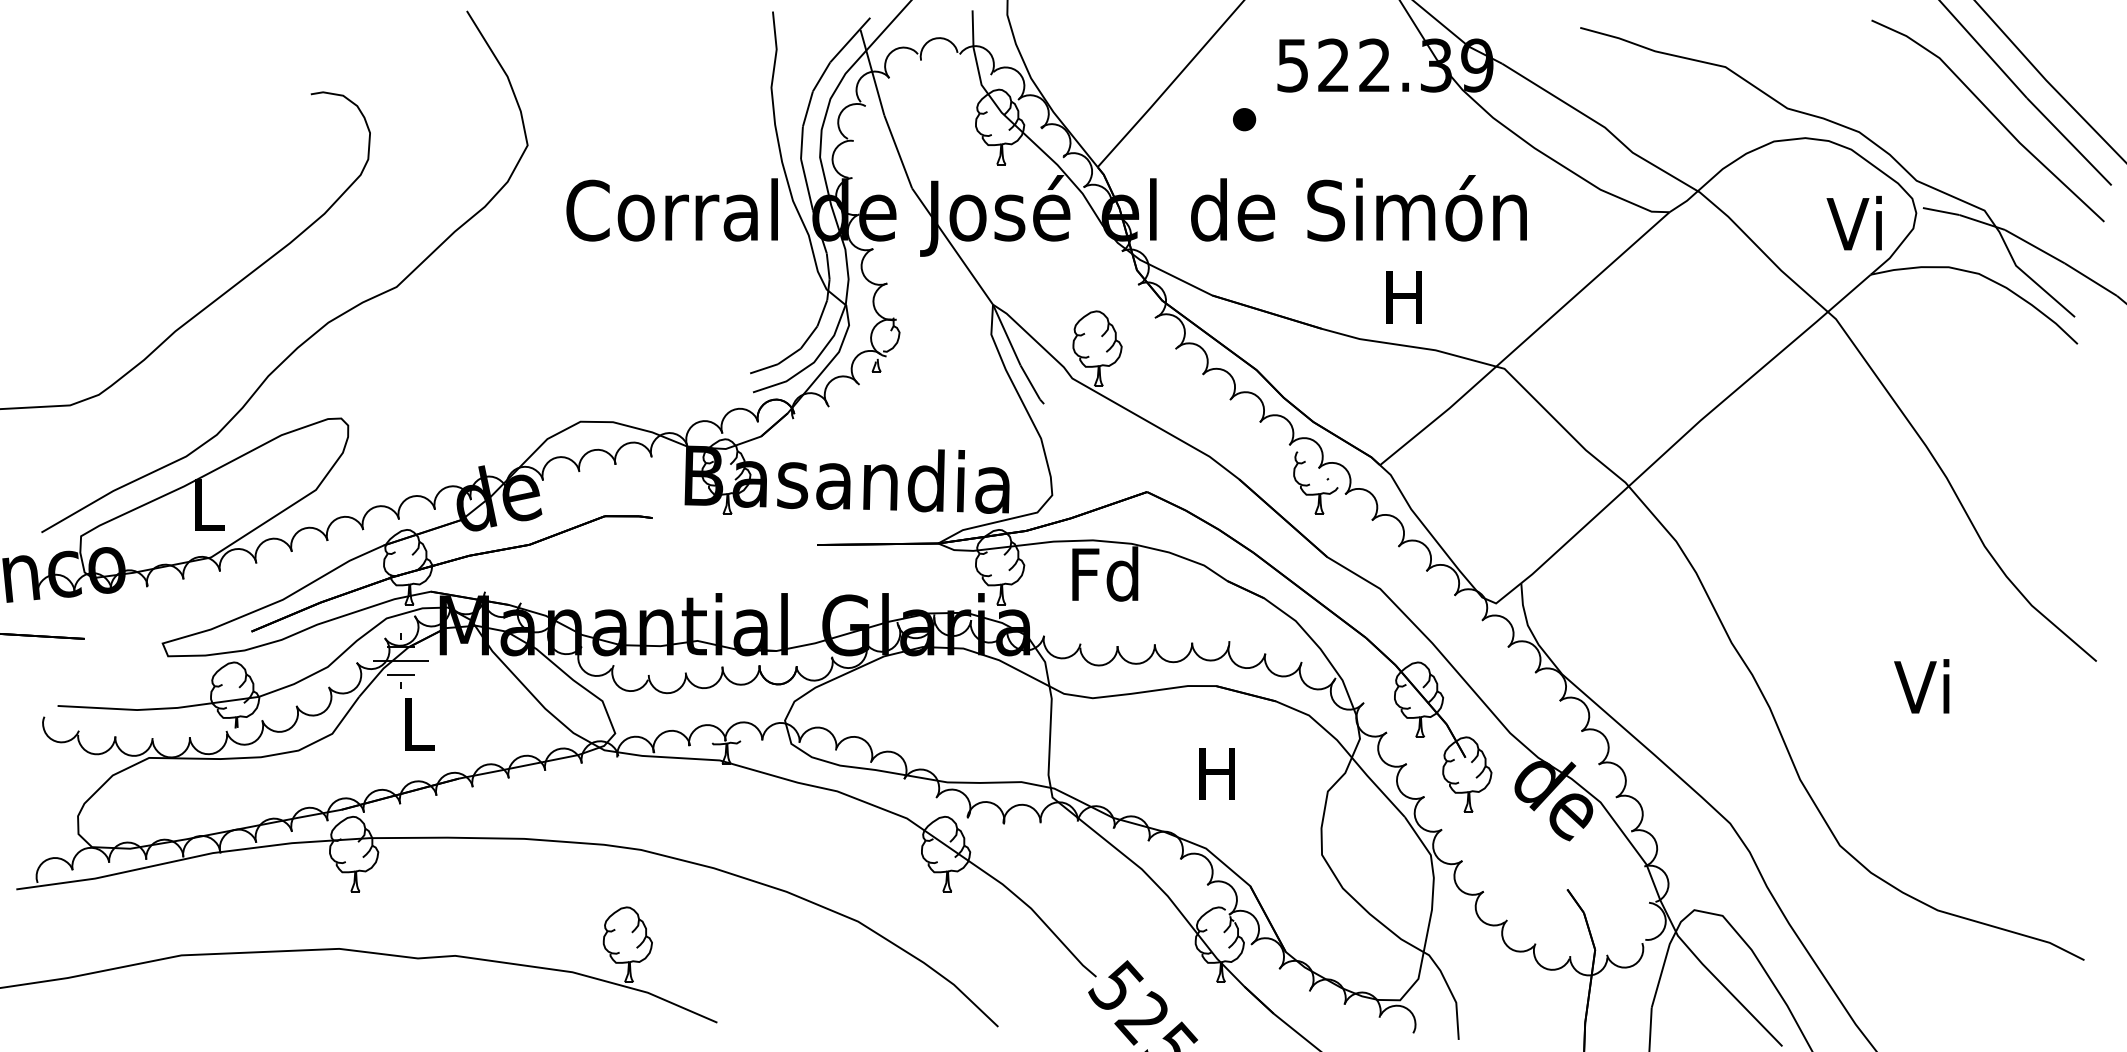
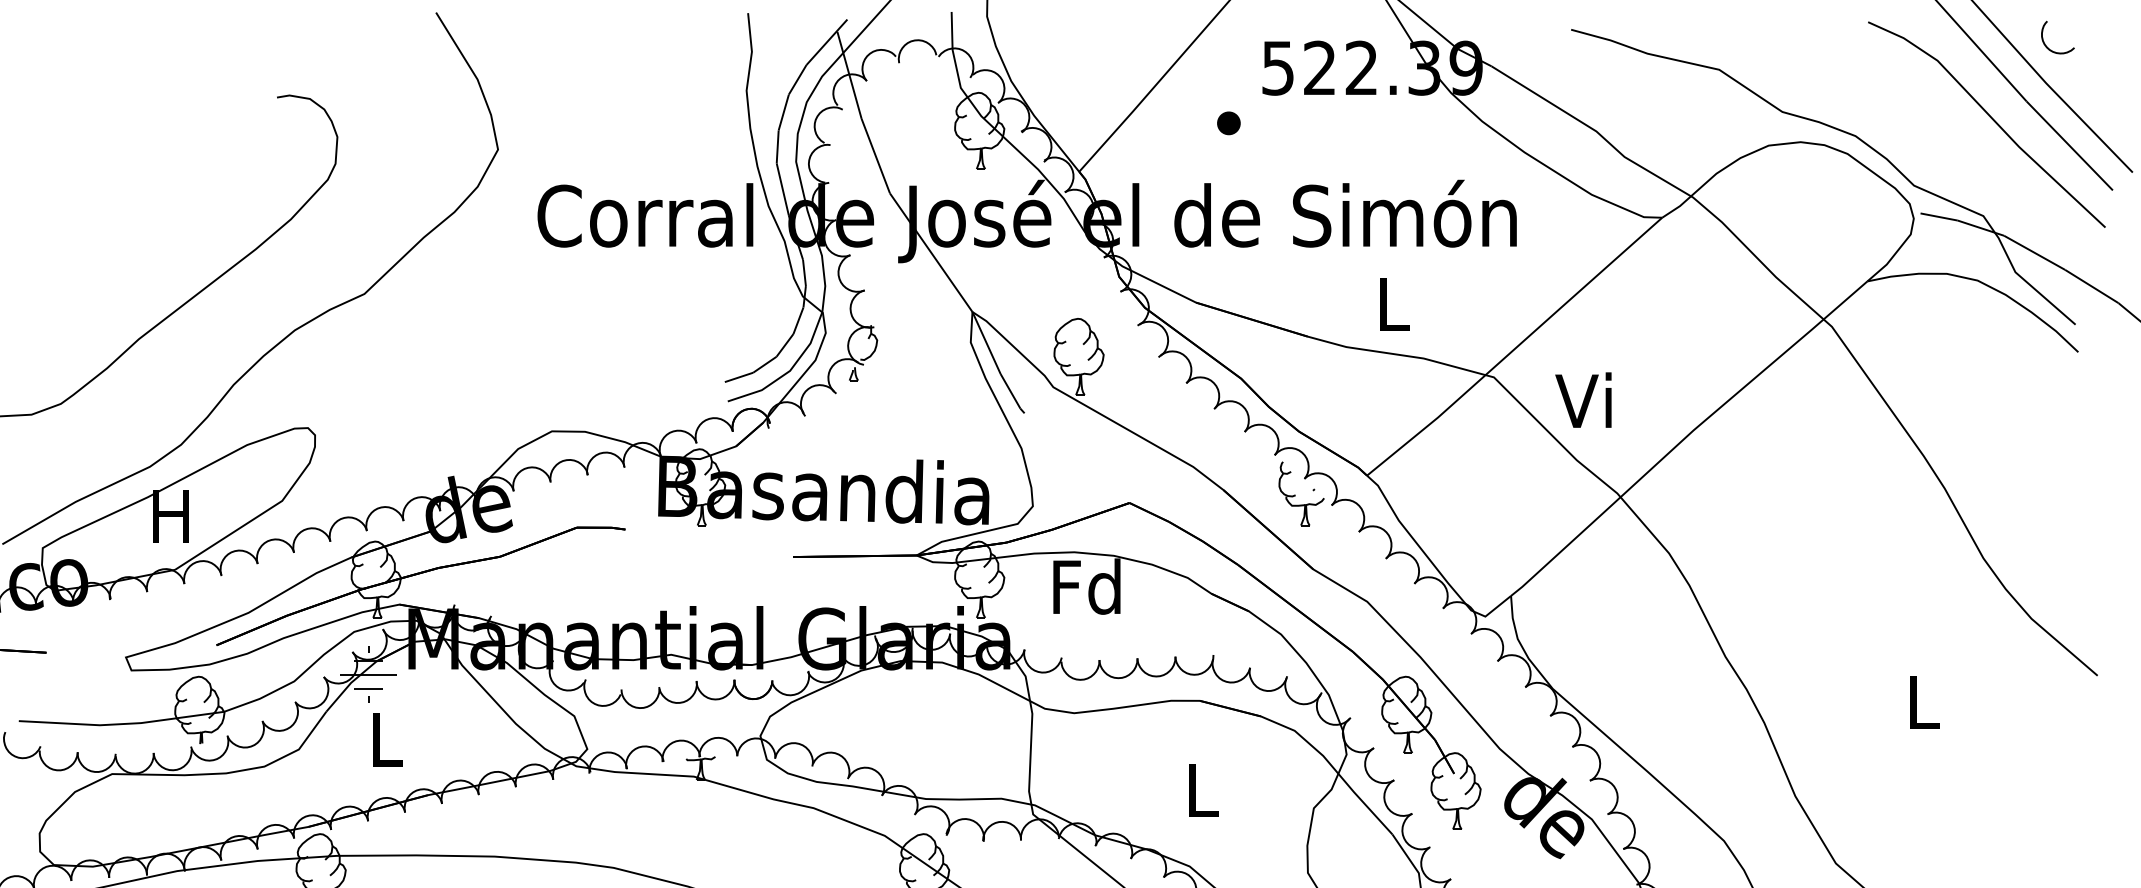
curve: (2046, 42) -> (2046, 44), added
text: (1853, 223) -> (1582, 400), moved
text: (1403, 297) -> (1390, 304), H -> L
text: (206, 504) -> (170, 515), L -> H
text: (1921, 686) -> (1919, 701), Vi -> L
text: (1216, 773) -> (1200, 789), H -> L

